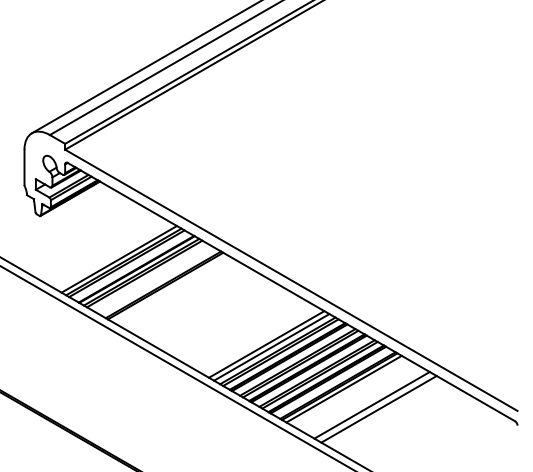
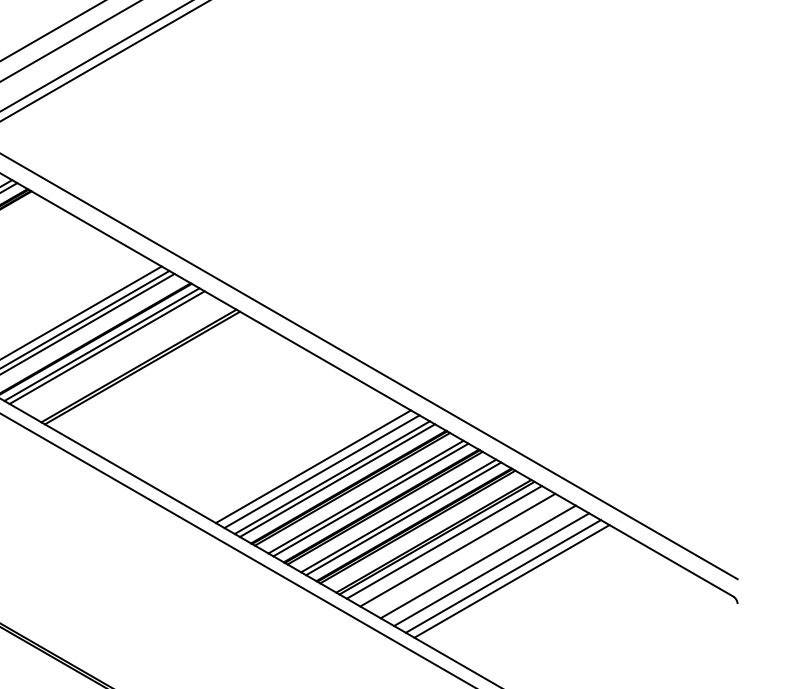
line: (351, 393) -> (456, 549), added
line: (363, 400) -> (477, 561), added
line: (383, 411) -> (510, 580), added

